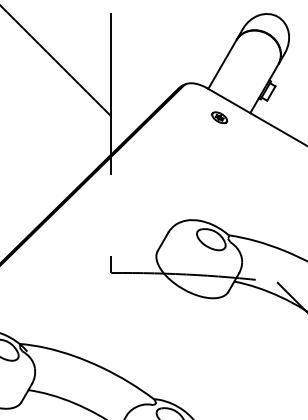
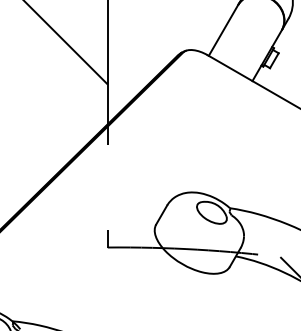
part: (218, 117) -> (219, 85), removed

